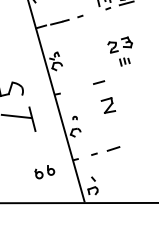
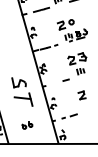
part: (120, 50) -> (77, 63), size x1.43
part: (107, 105) -> (81, 95), moved
part: (44, 171) -> (27, 125), moved

